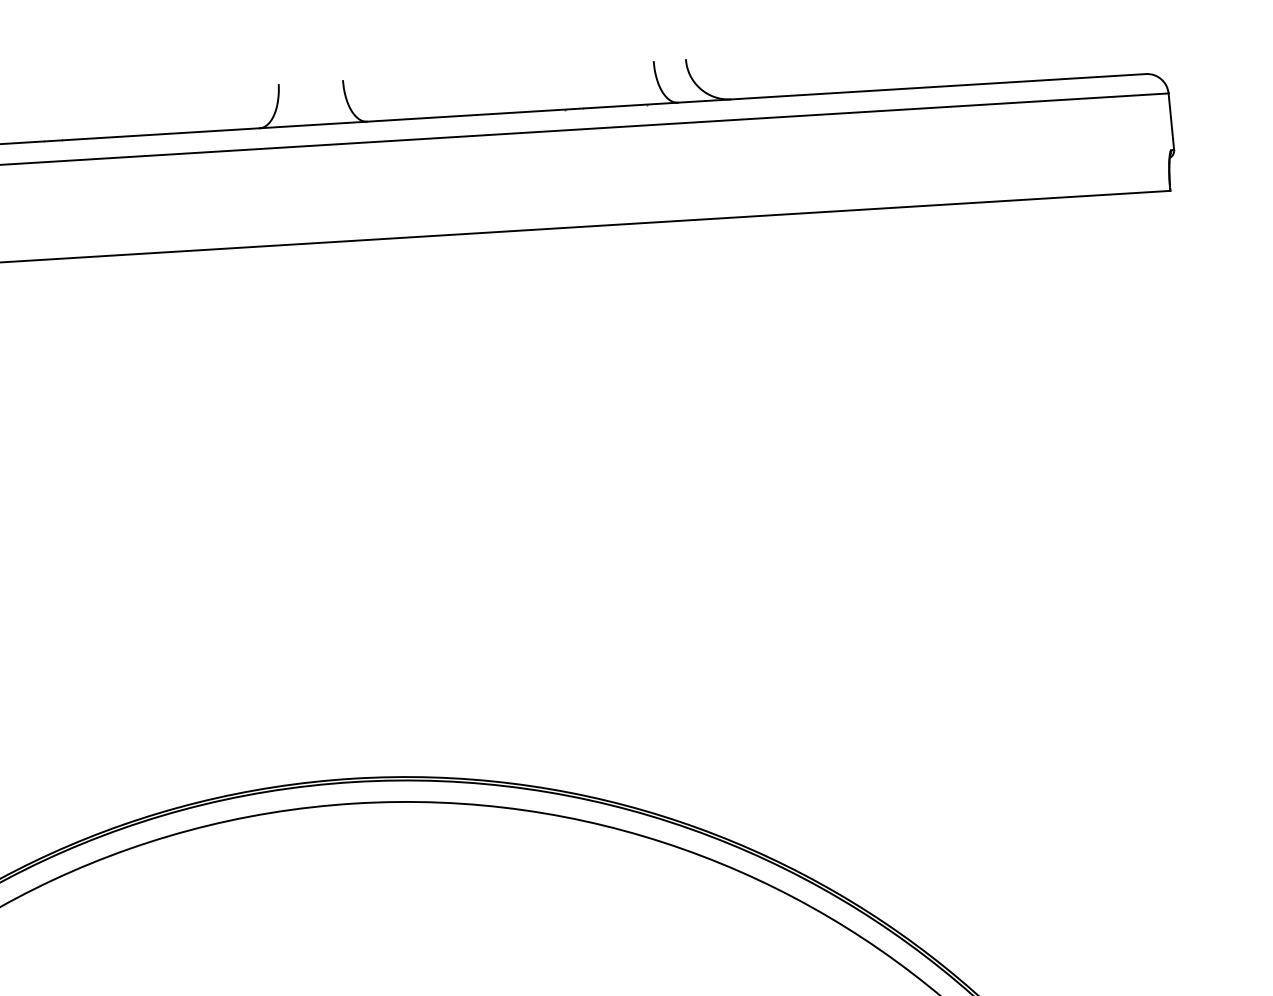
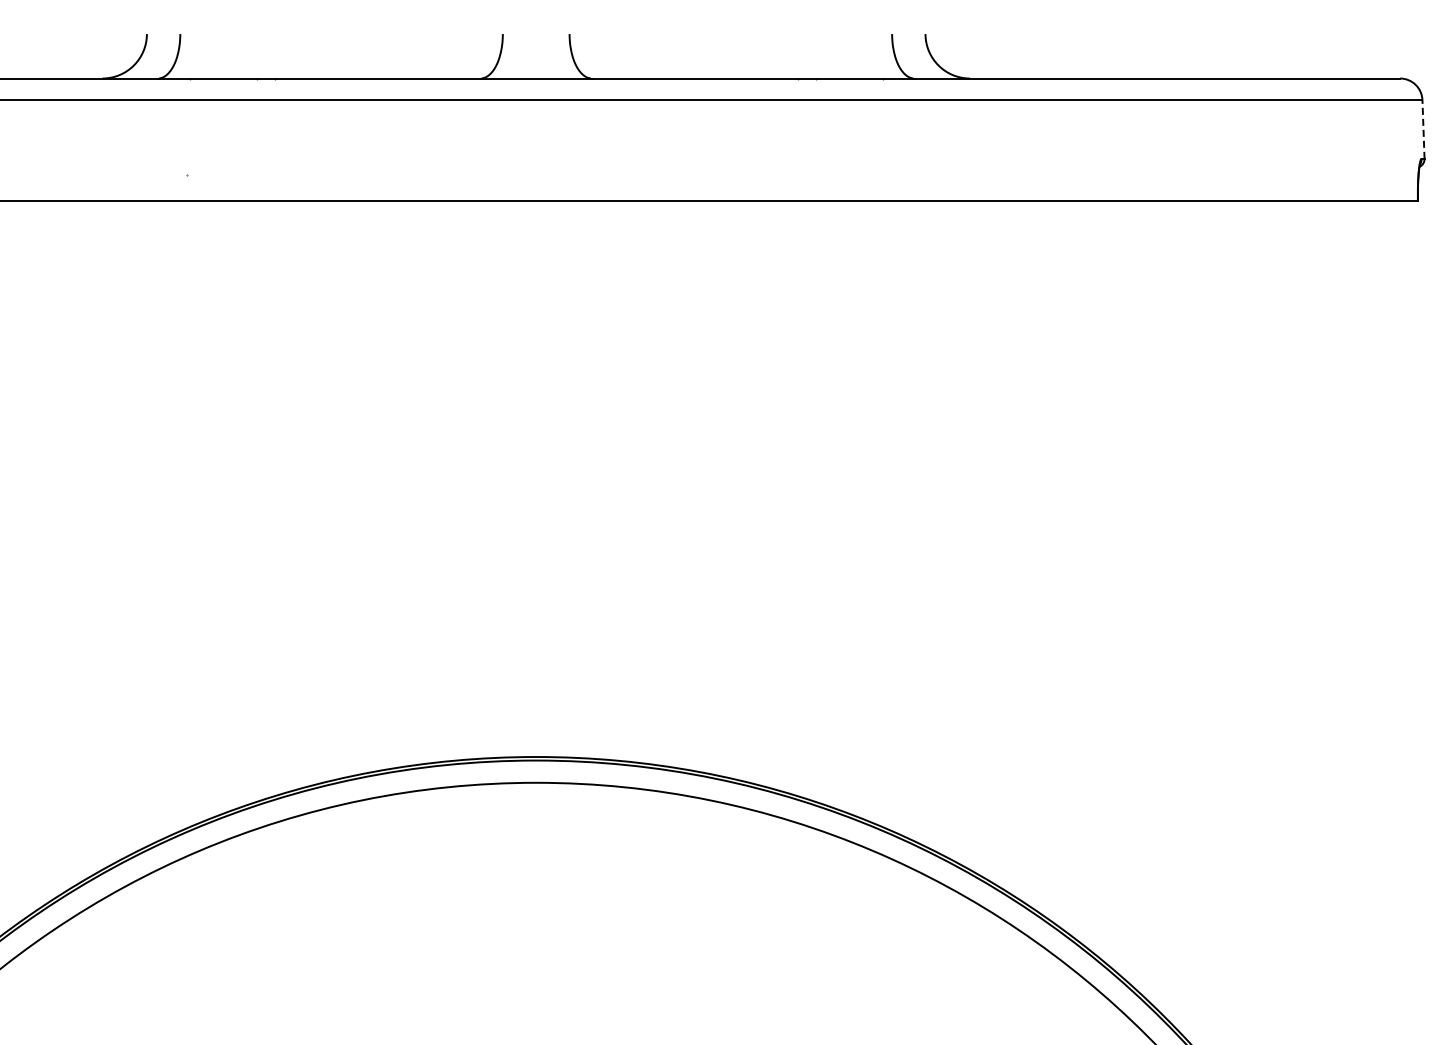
line: (1171, 120) -> (1423, 128), solid -> dashed

